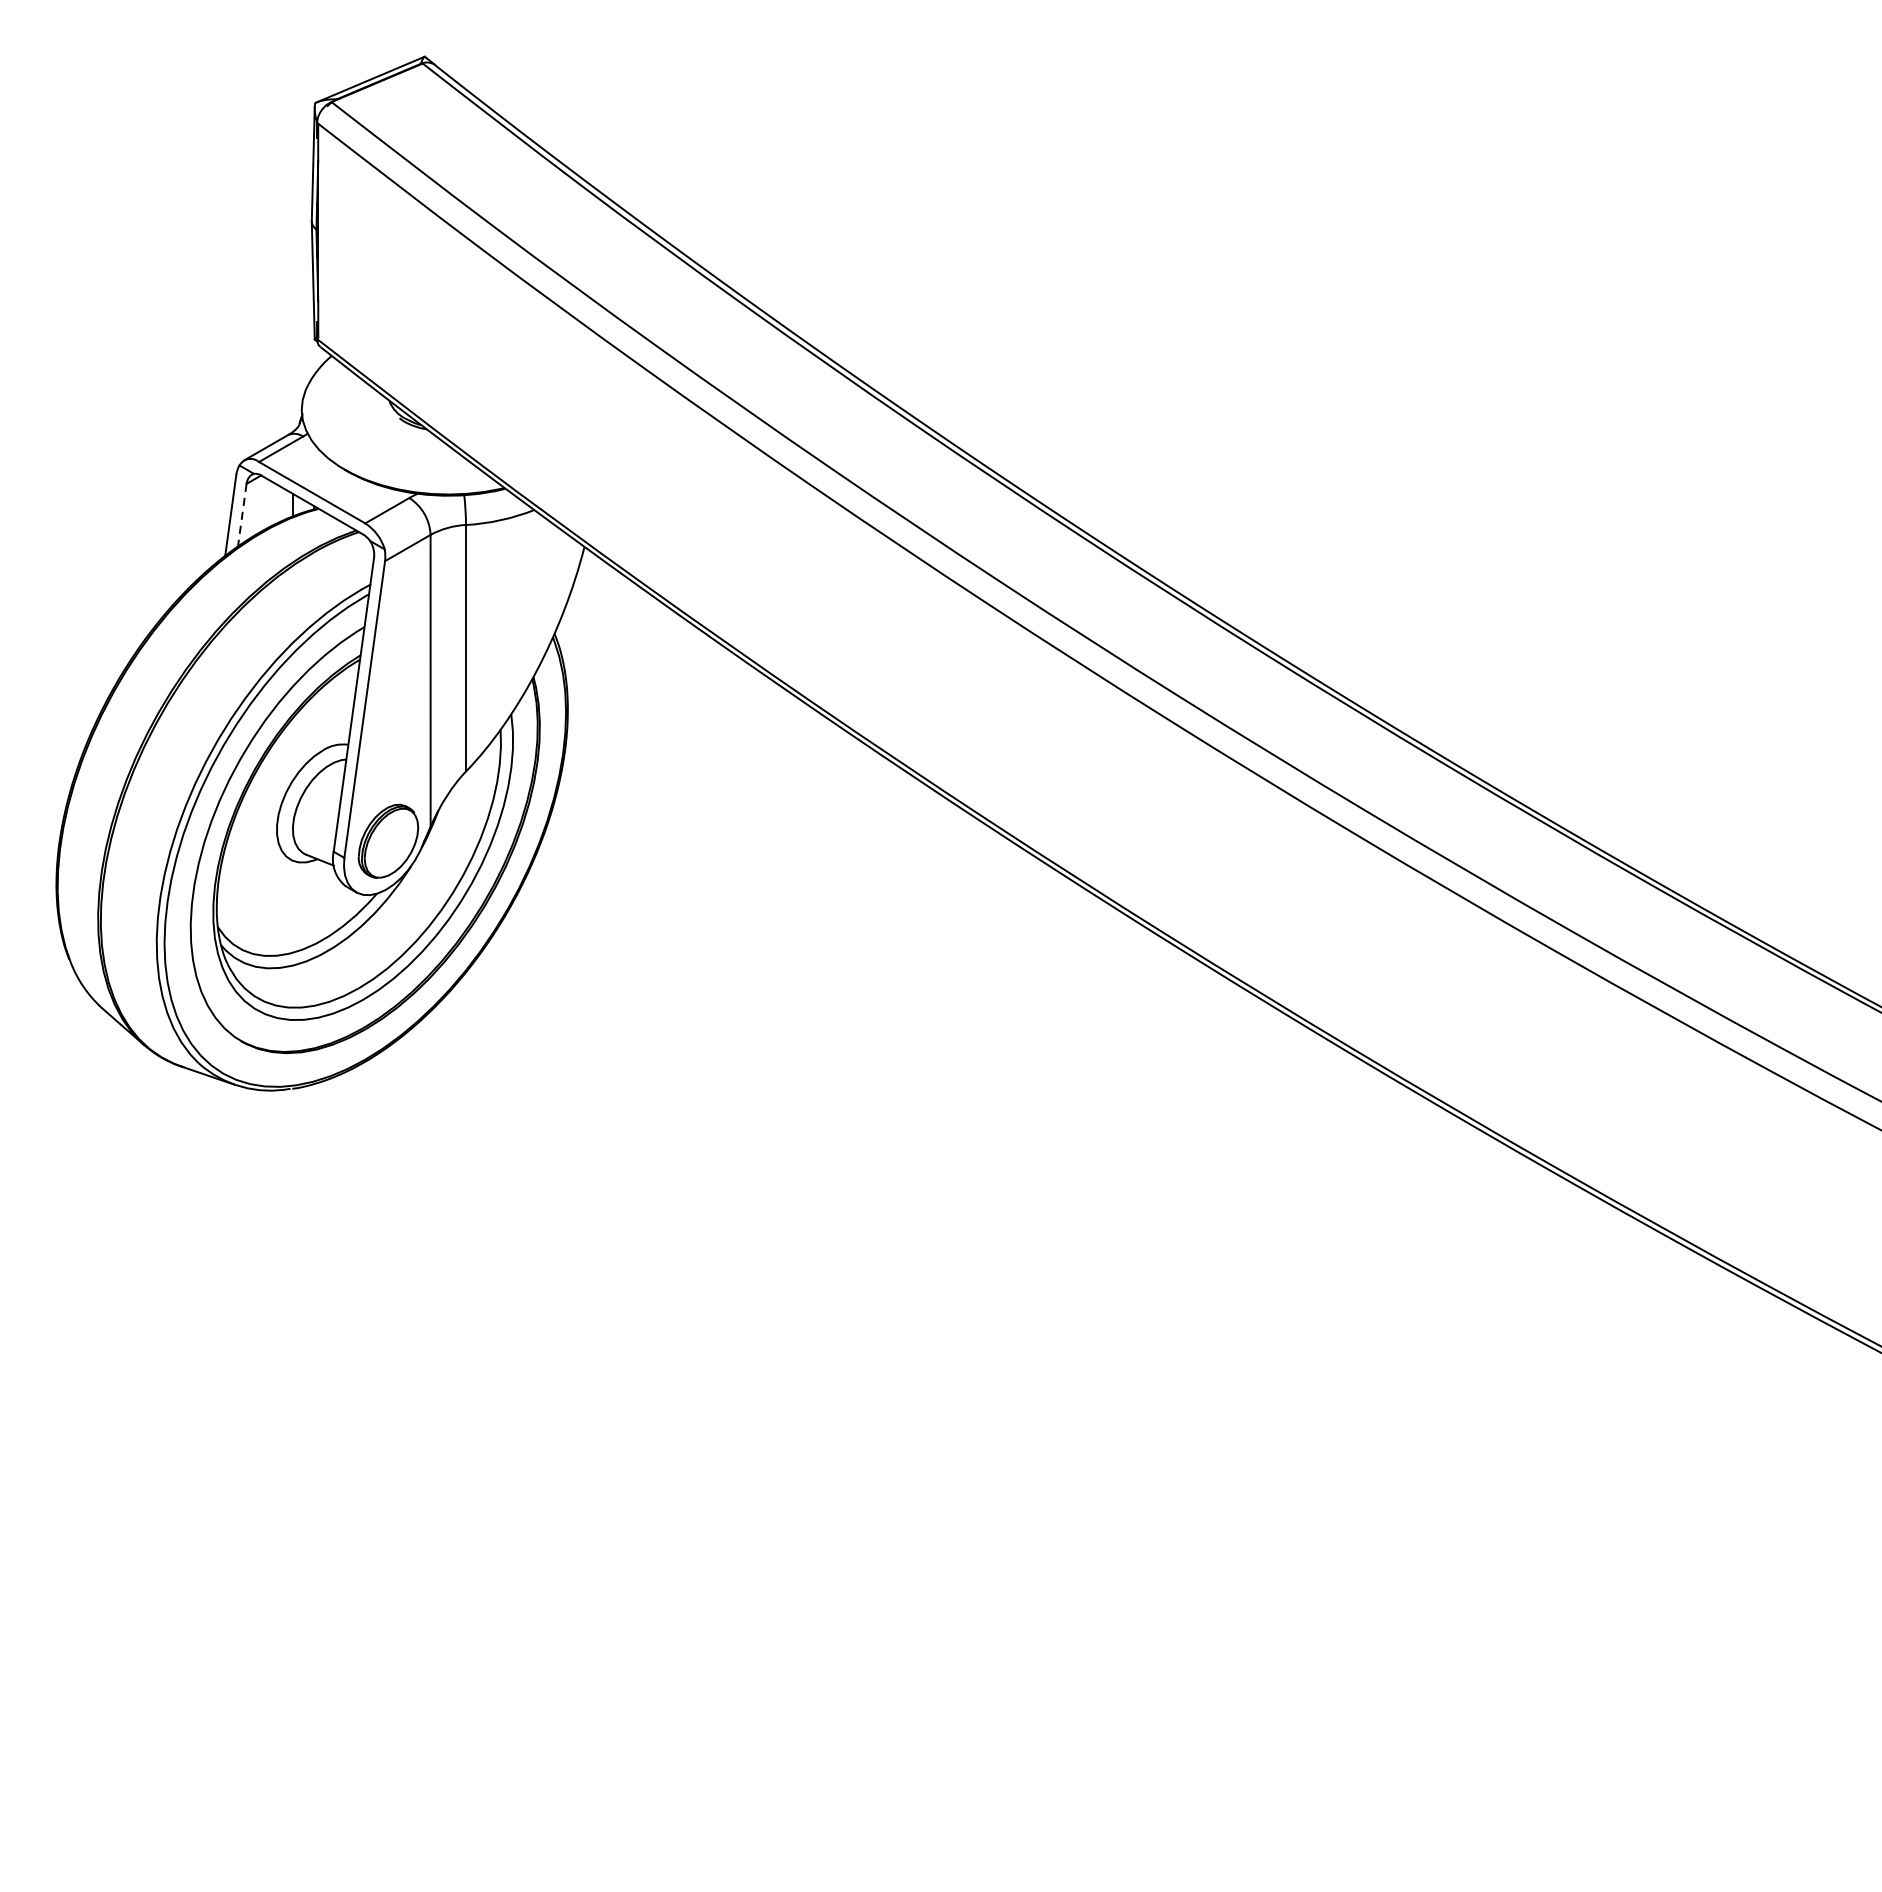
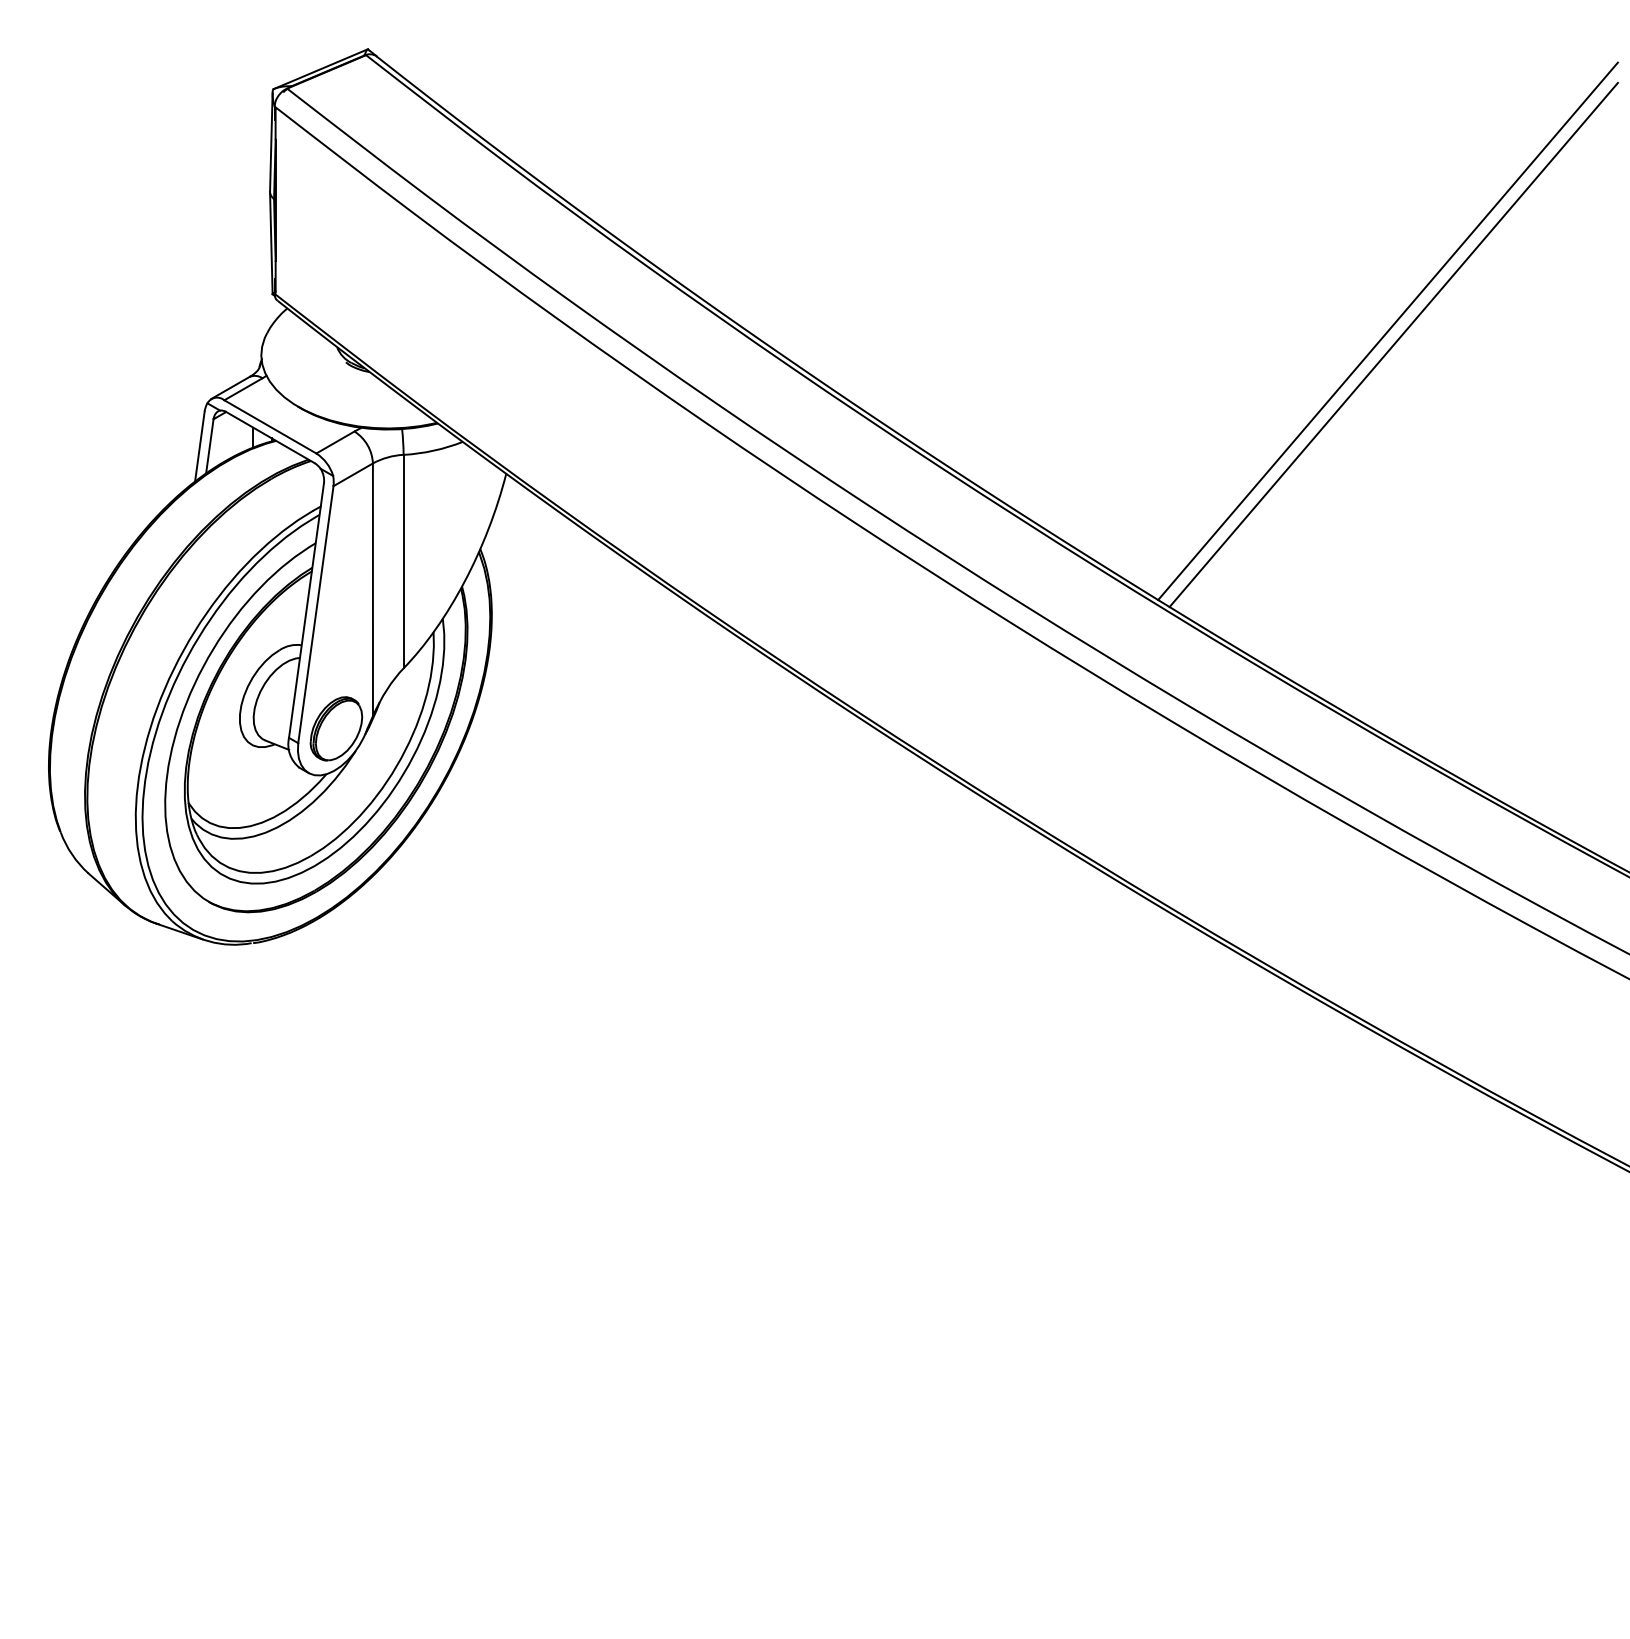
line: (1602, 382) -> (1387, 331), added
line: (1608, 397) -> (1393, 344), added
line: (241, 515) -> (209, 446), dashed -> solid

